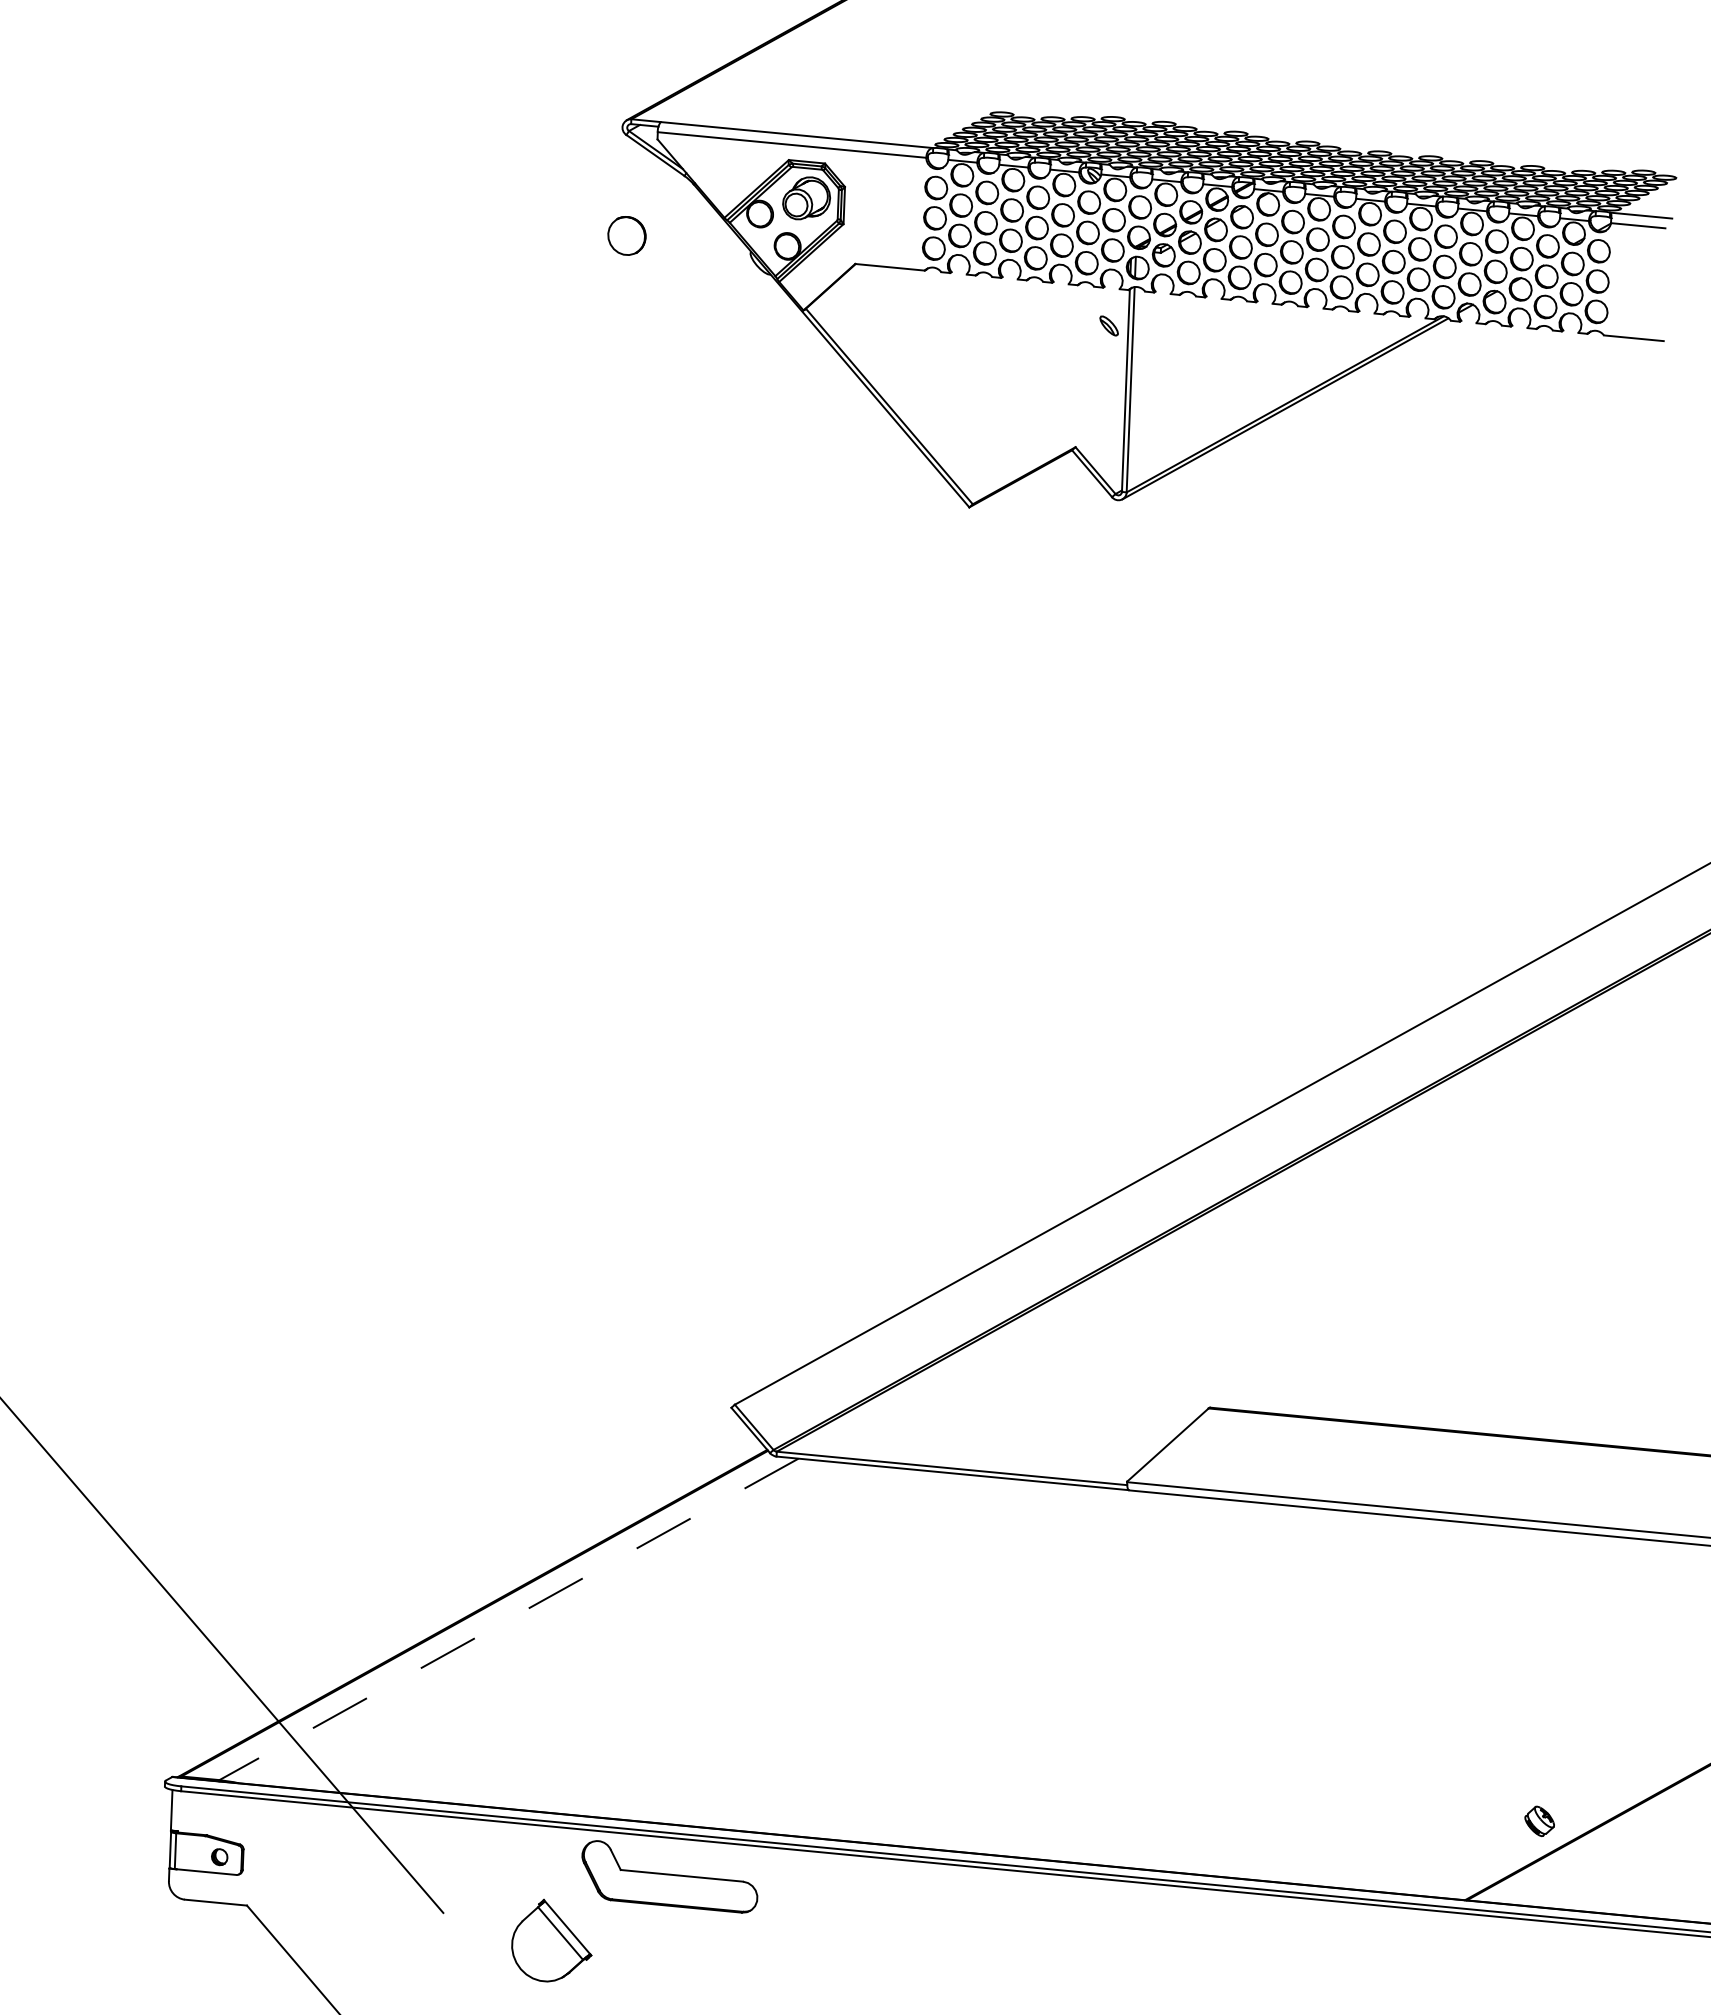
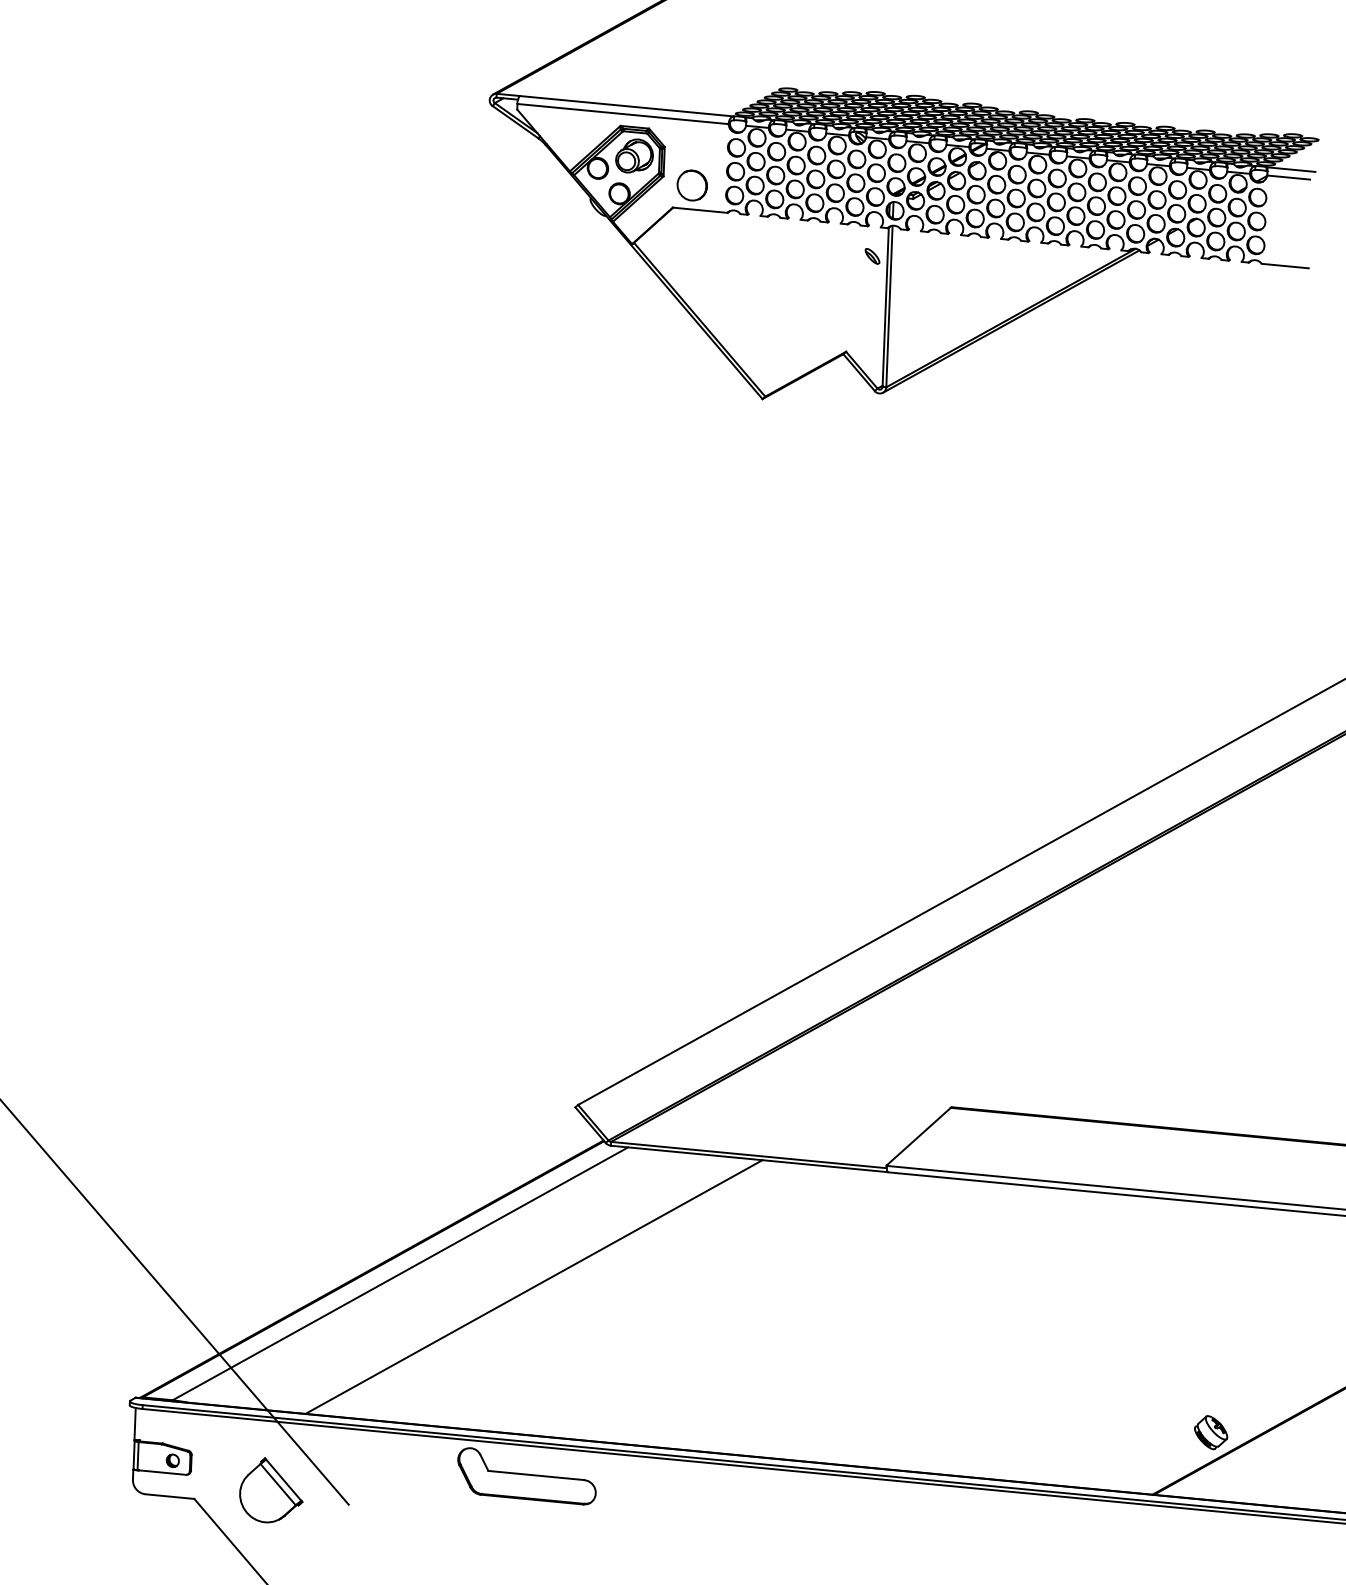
part: (626, 235) -> (691, 185), moved
line: (508, 1619) -> (400, 1273), dashed -> solid
line: (678, 1635) -> (533, 1286), added
part: (1539, 1821) -> (1211, 1432), size x1.43
part: (551, 1940) -> (271, 1490), moved

